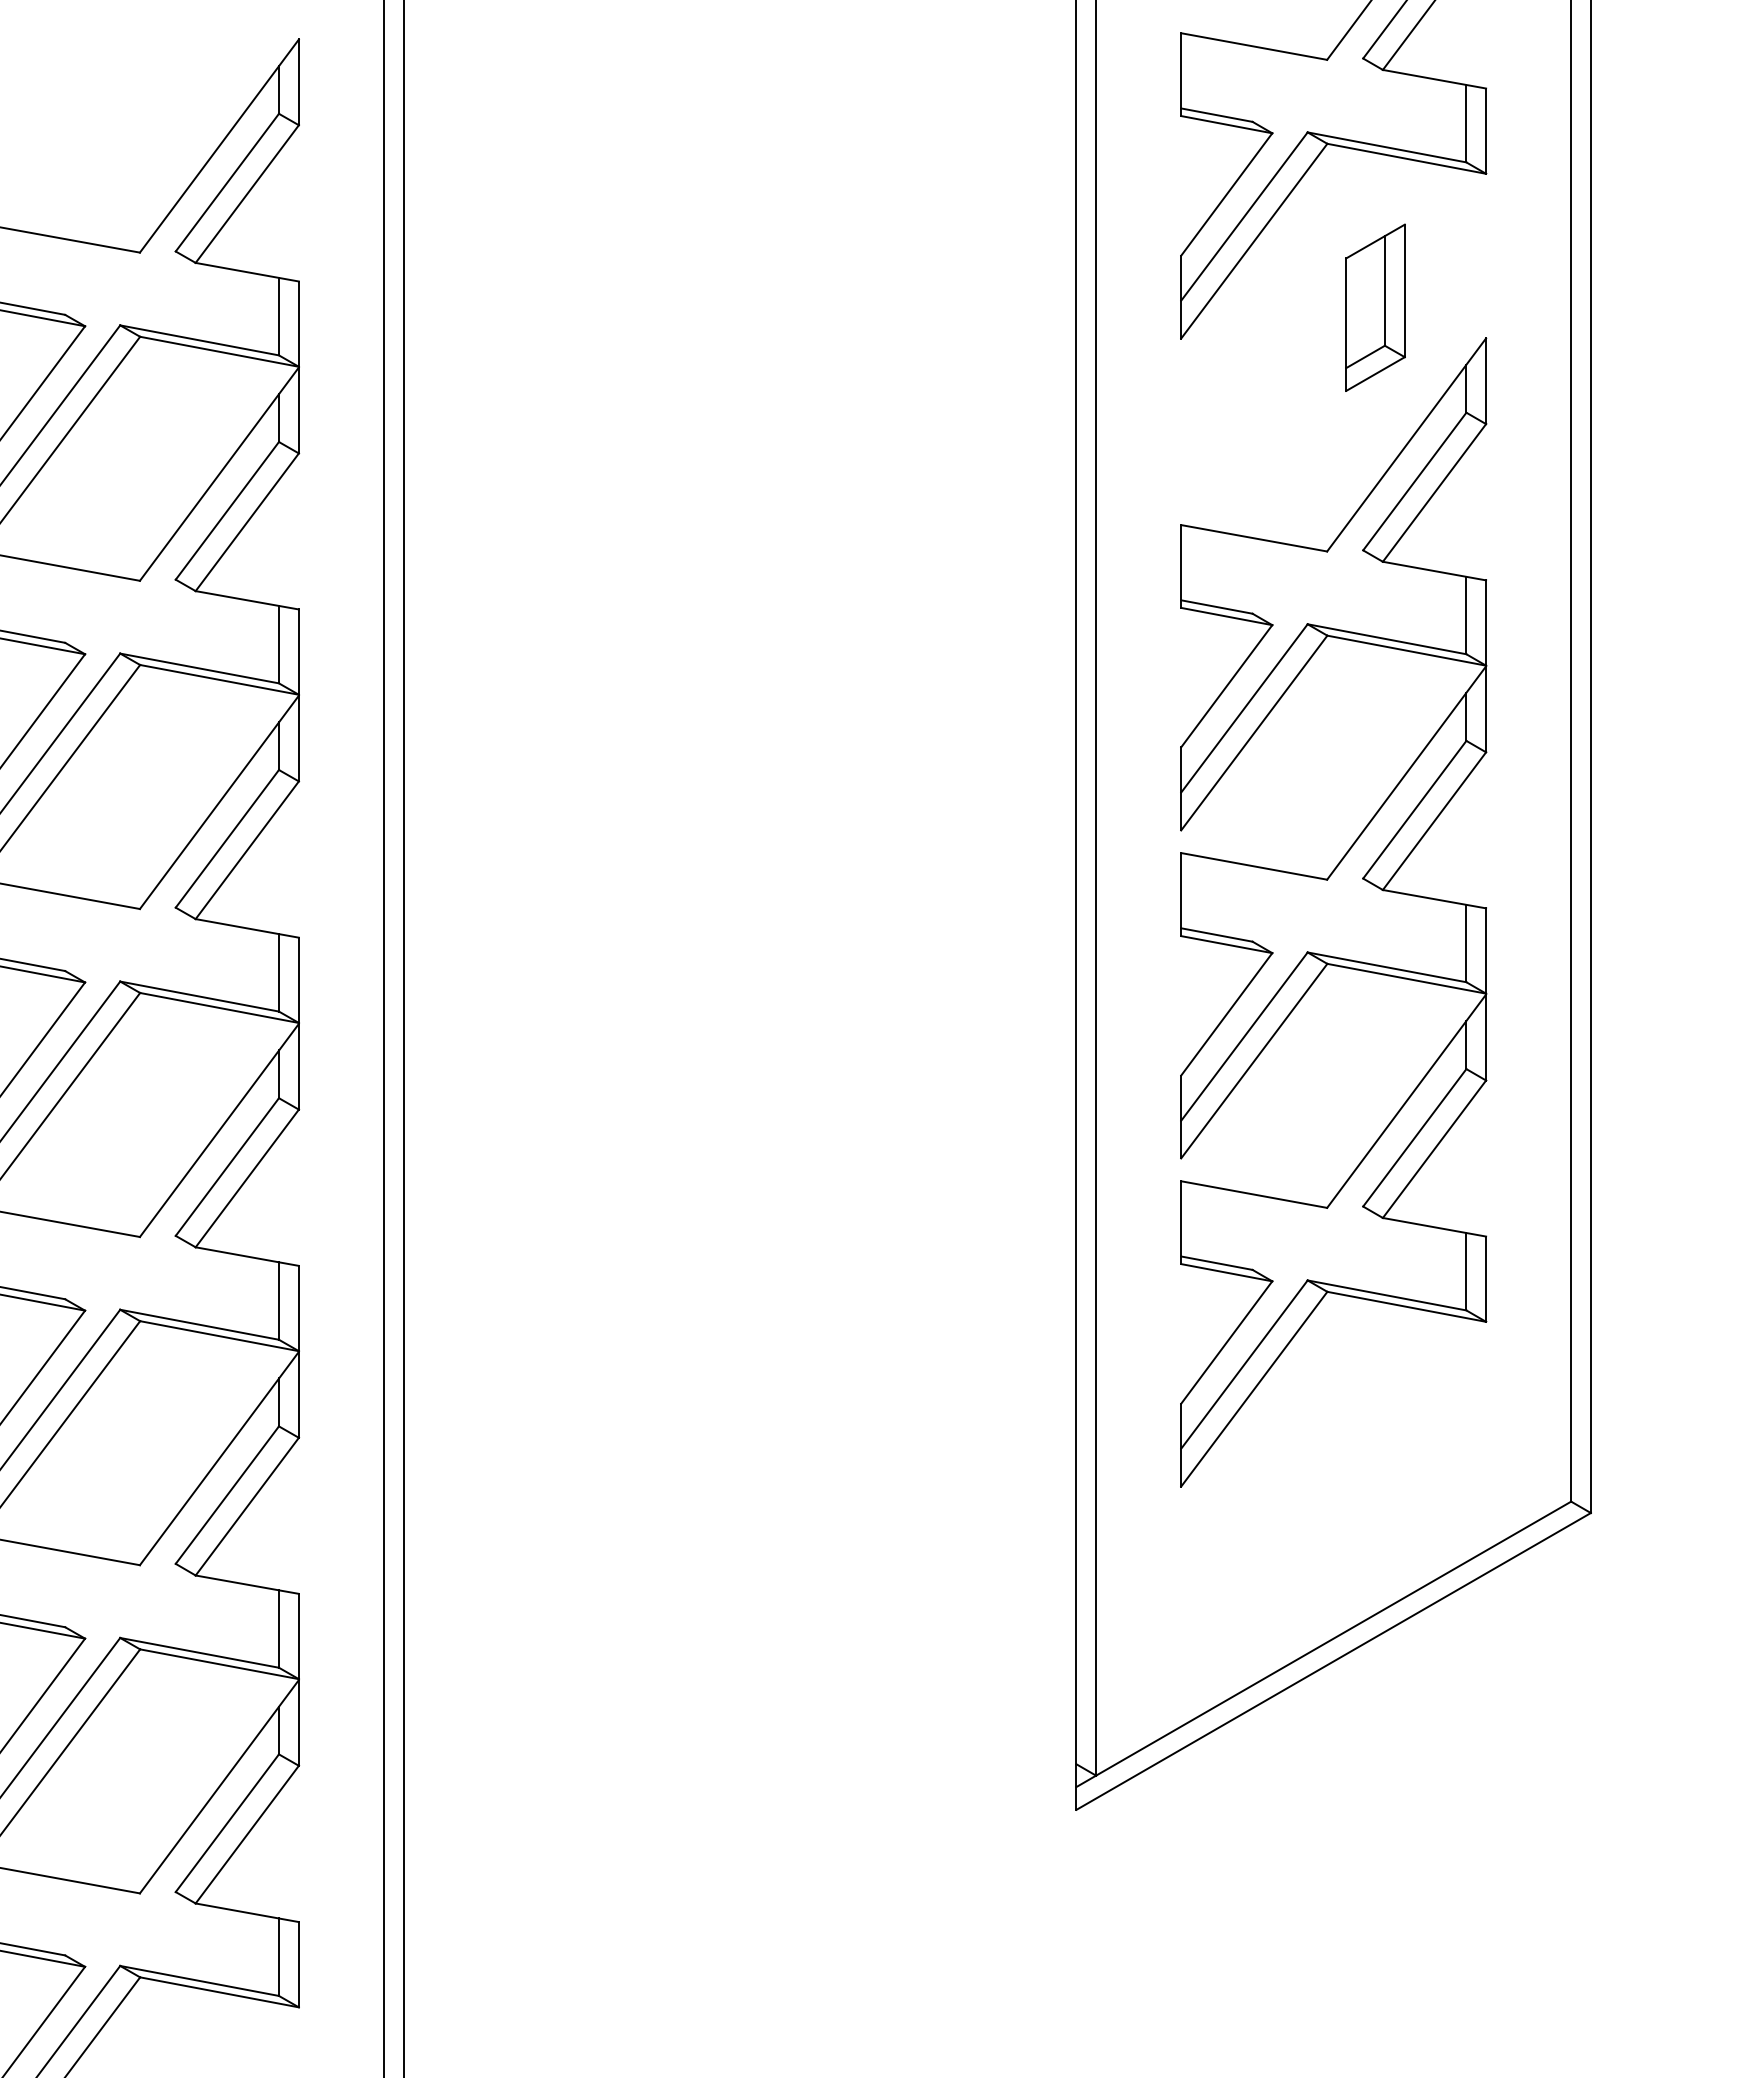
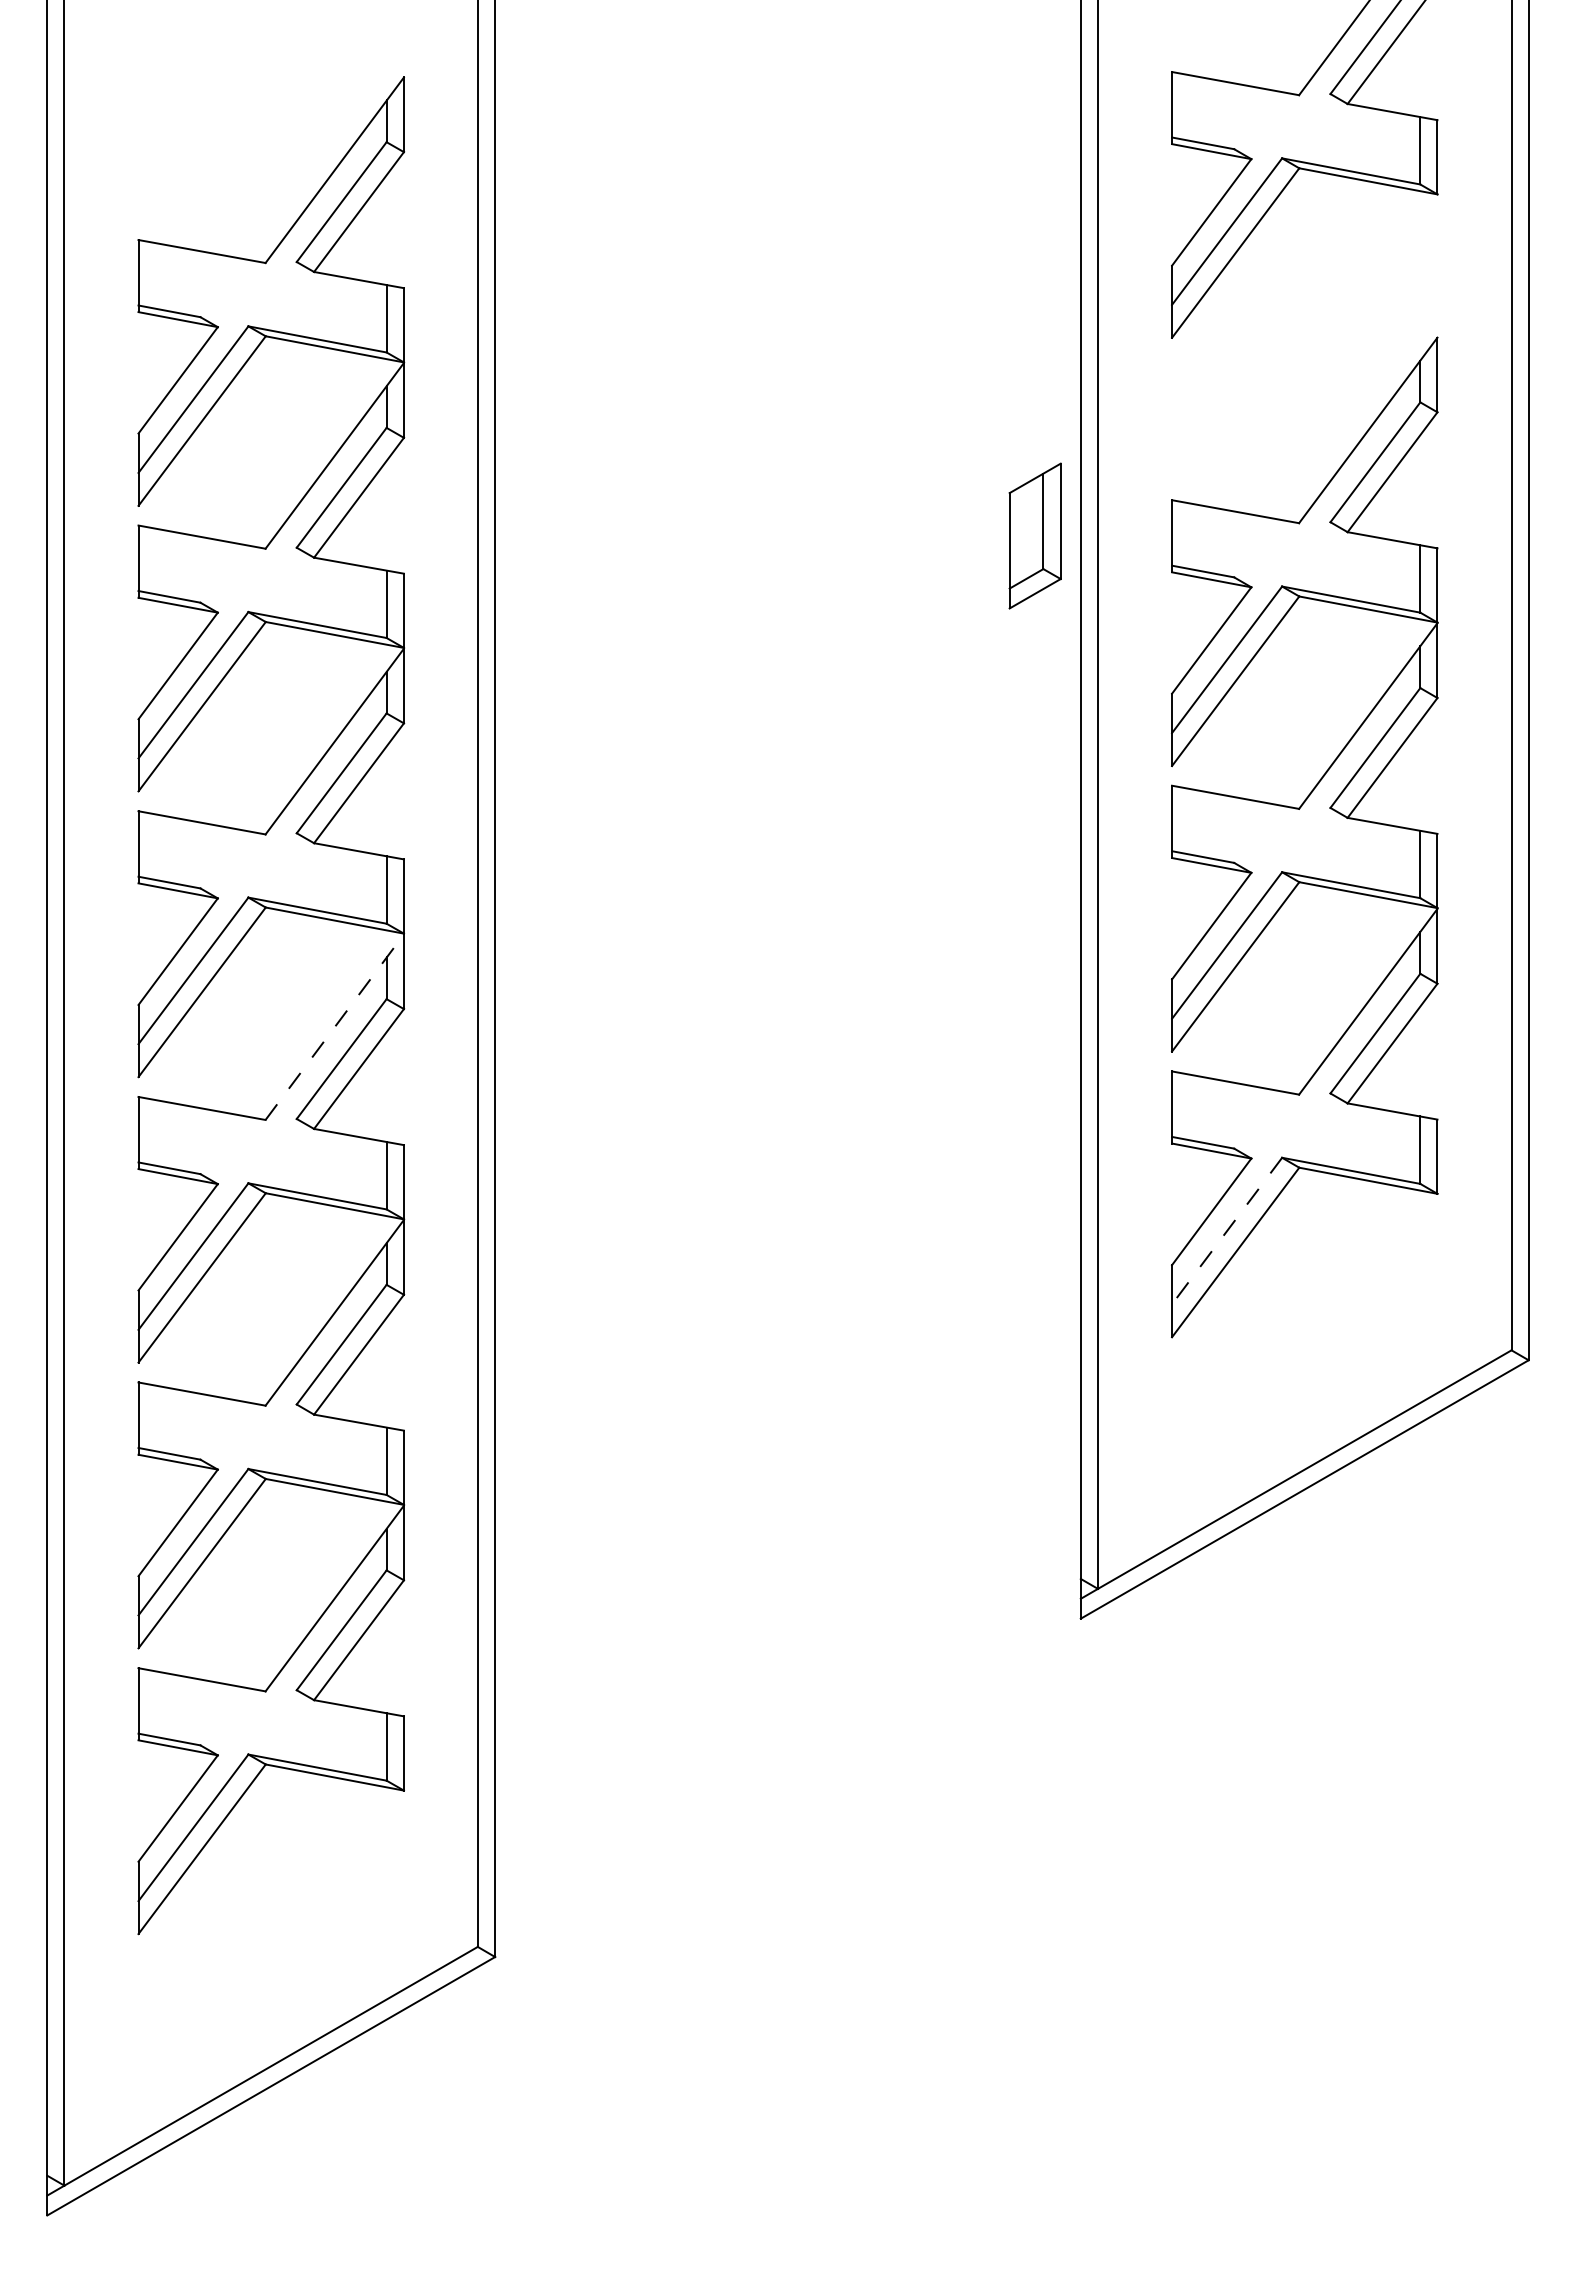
part: (1374, 307) -> (1034, 535), moved
line: (219, 1130) -> (334, 1027), solid -> dashed
line: (1244, 1365) -> (1227, 1231), solid -> dashed

